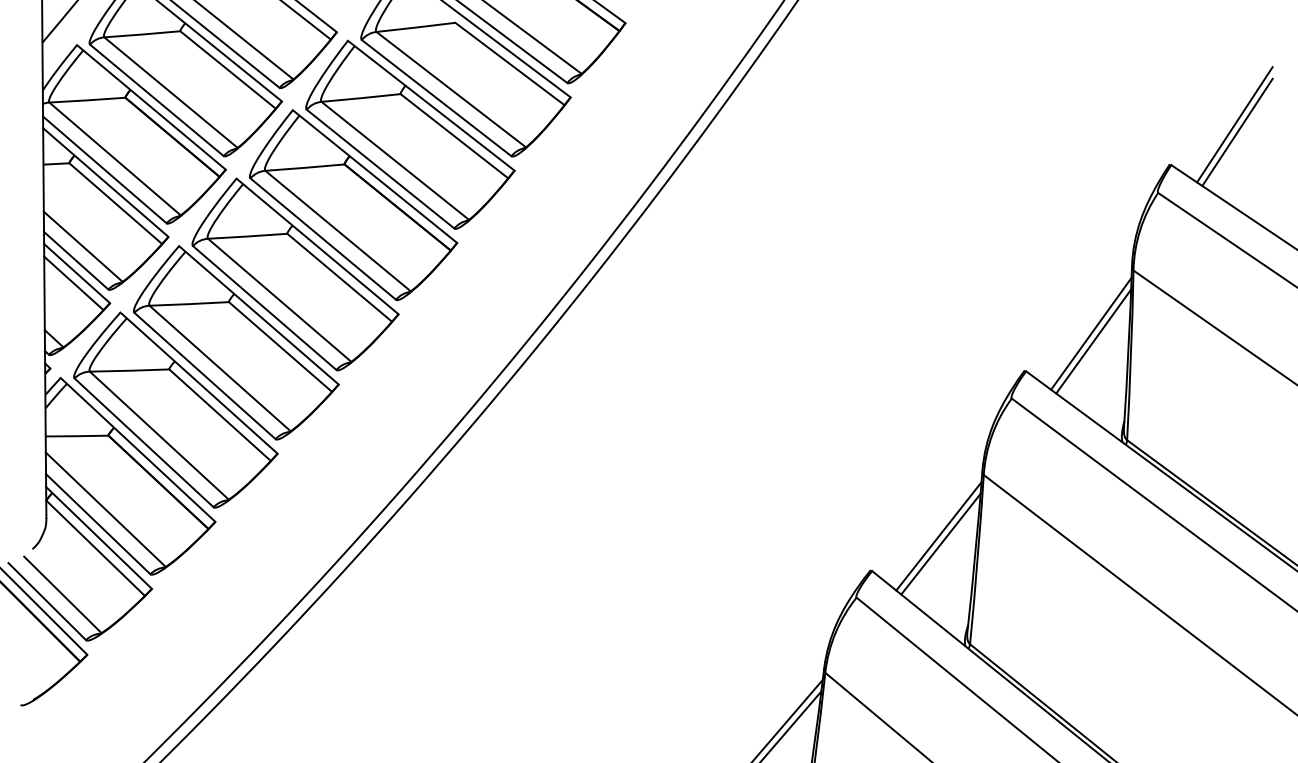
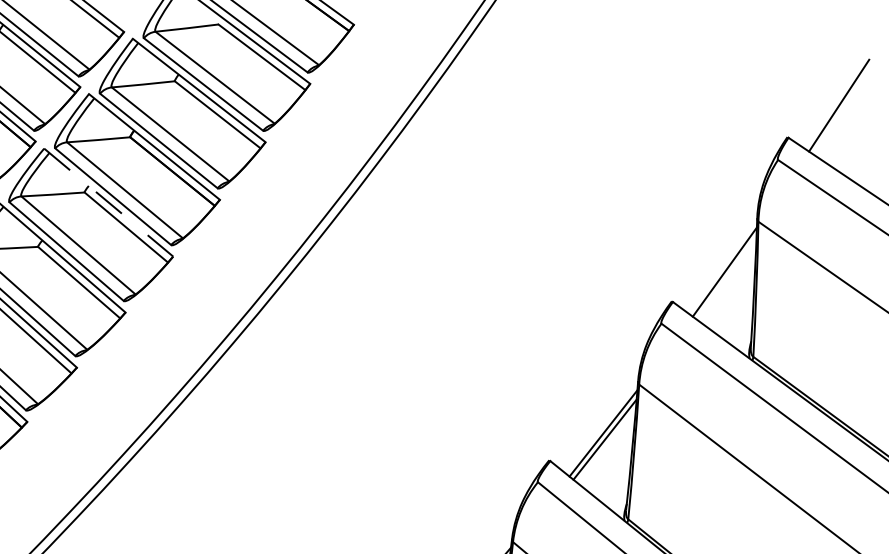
line: (1237, 131) -> (841, 111), removed
line: (317, 246) -> (108, 202), solid -> dashed
line: (1093, 341) -> (726, 278), removed

